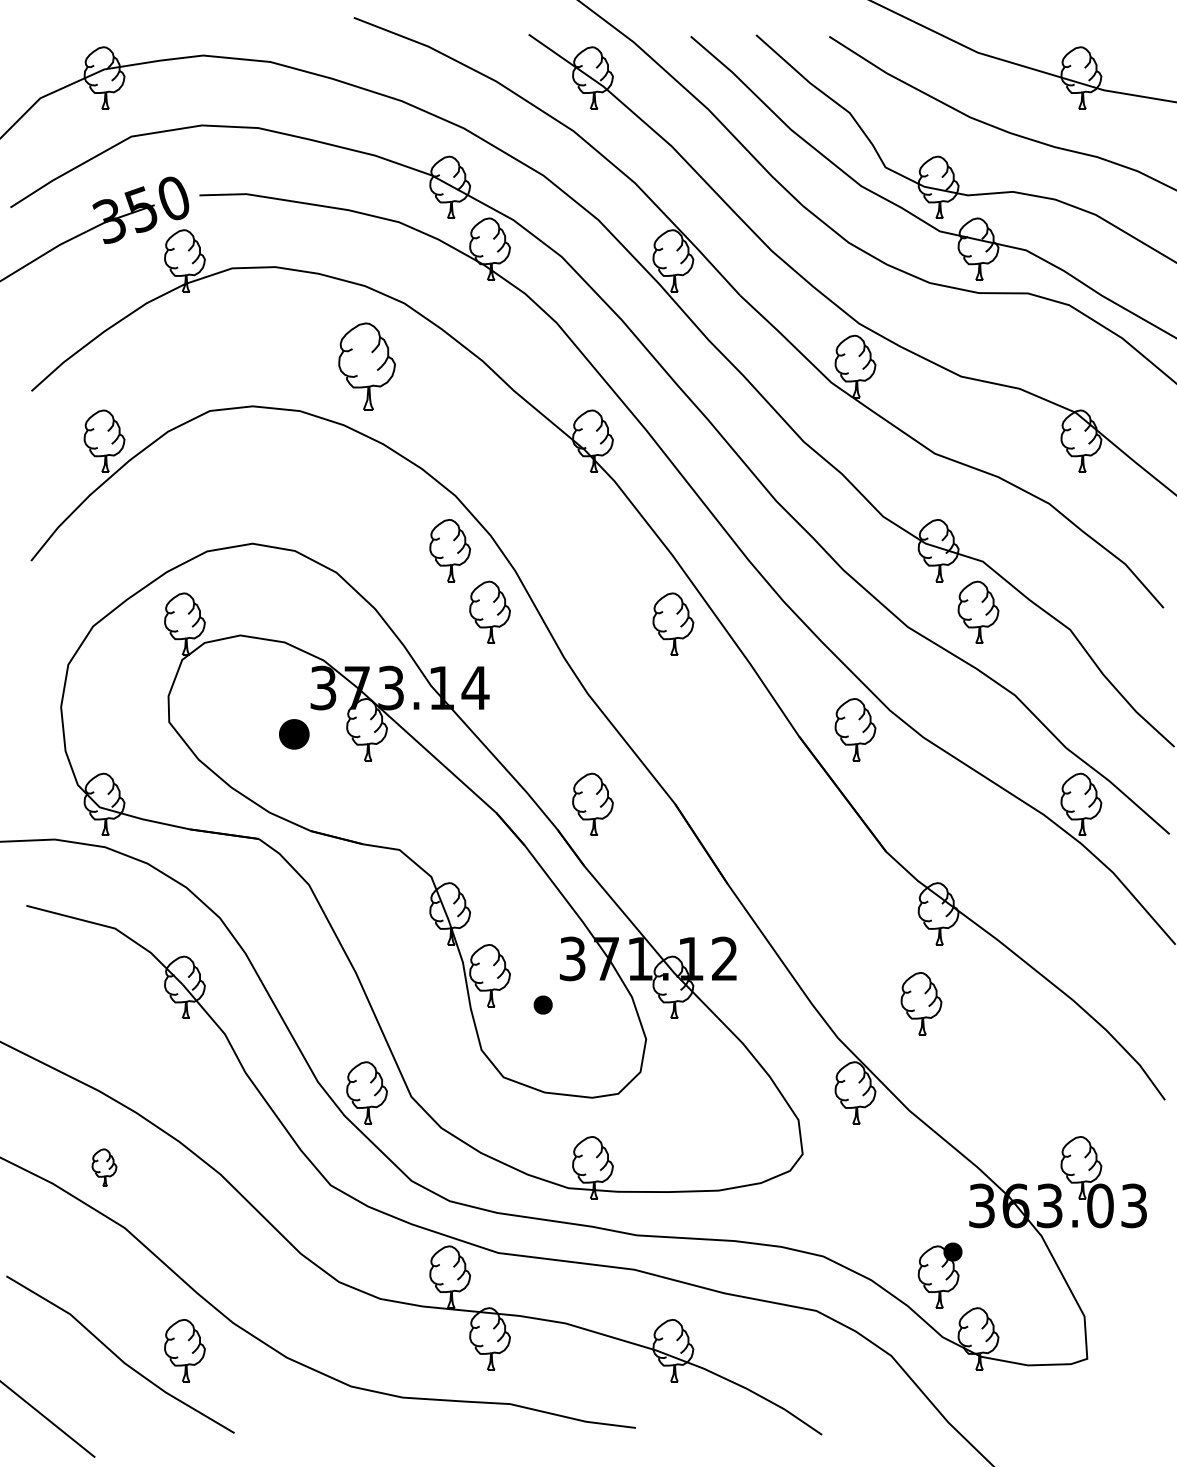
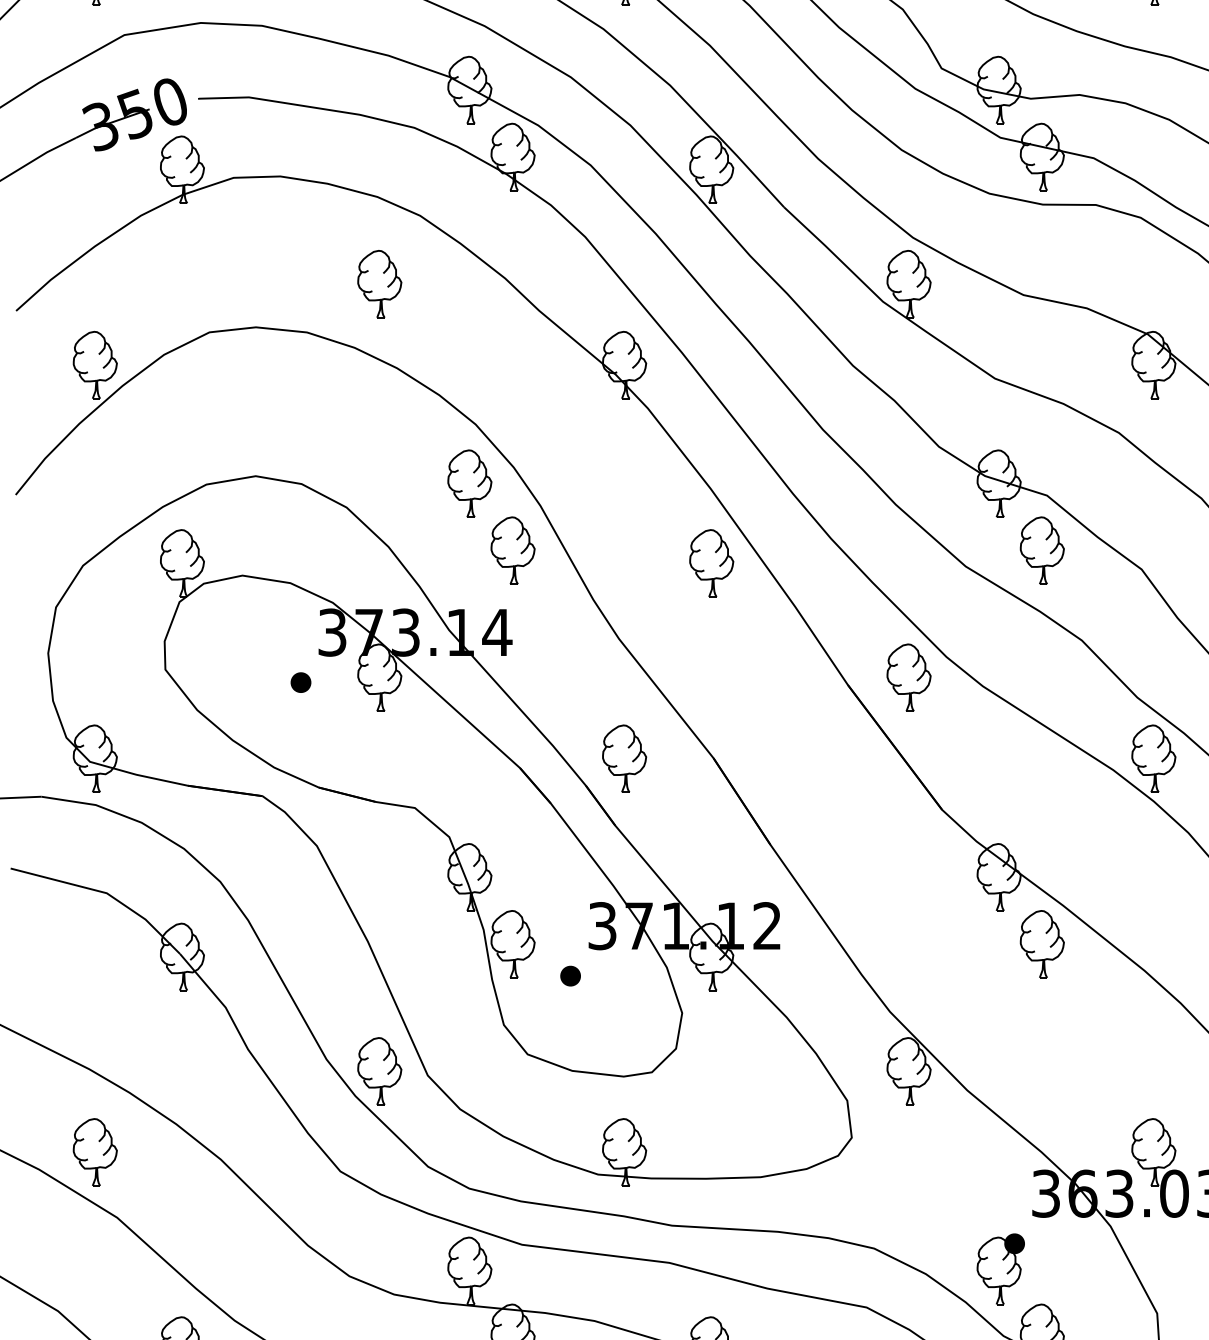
part: (366, 366) -> (379, 284), size x0.71
part: (294, 733) -> (301, 681), size x0.62
part: (921, 1003) -> (1042, 944), moved
part: (104, 1167) -> (95, 1152), size x1.67

